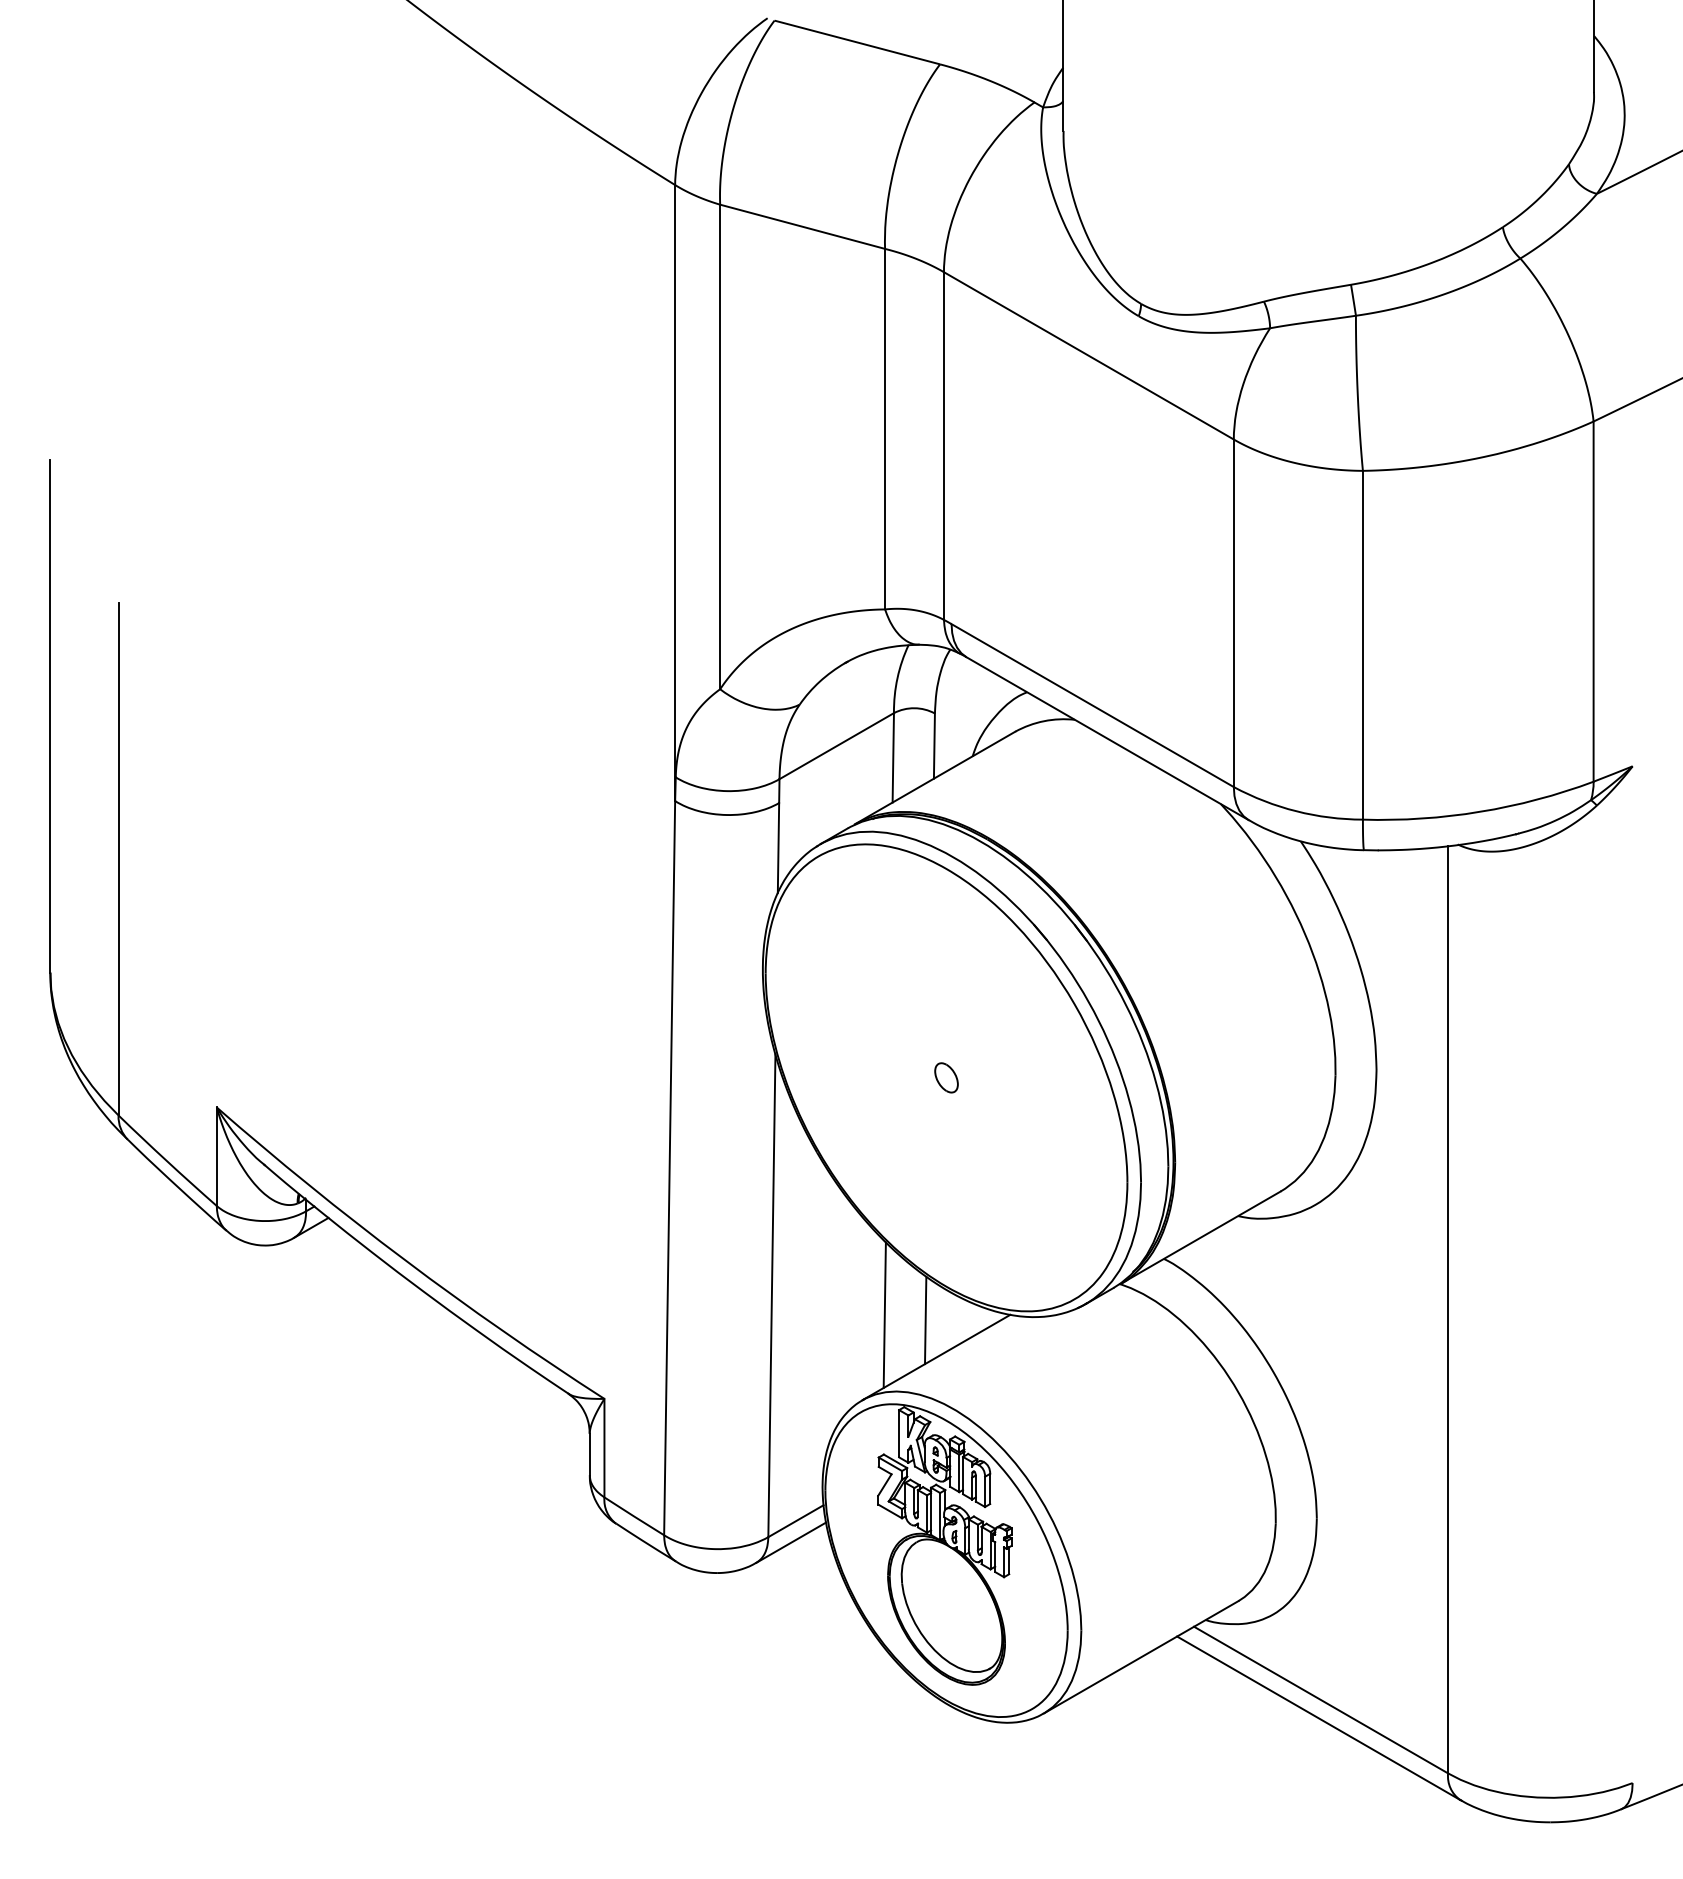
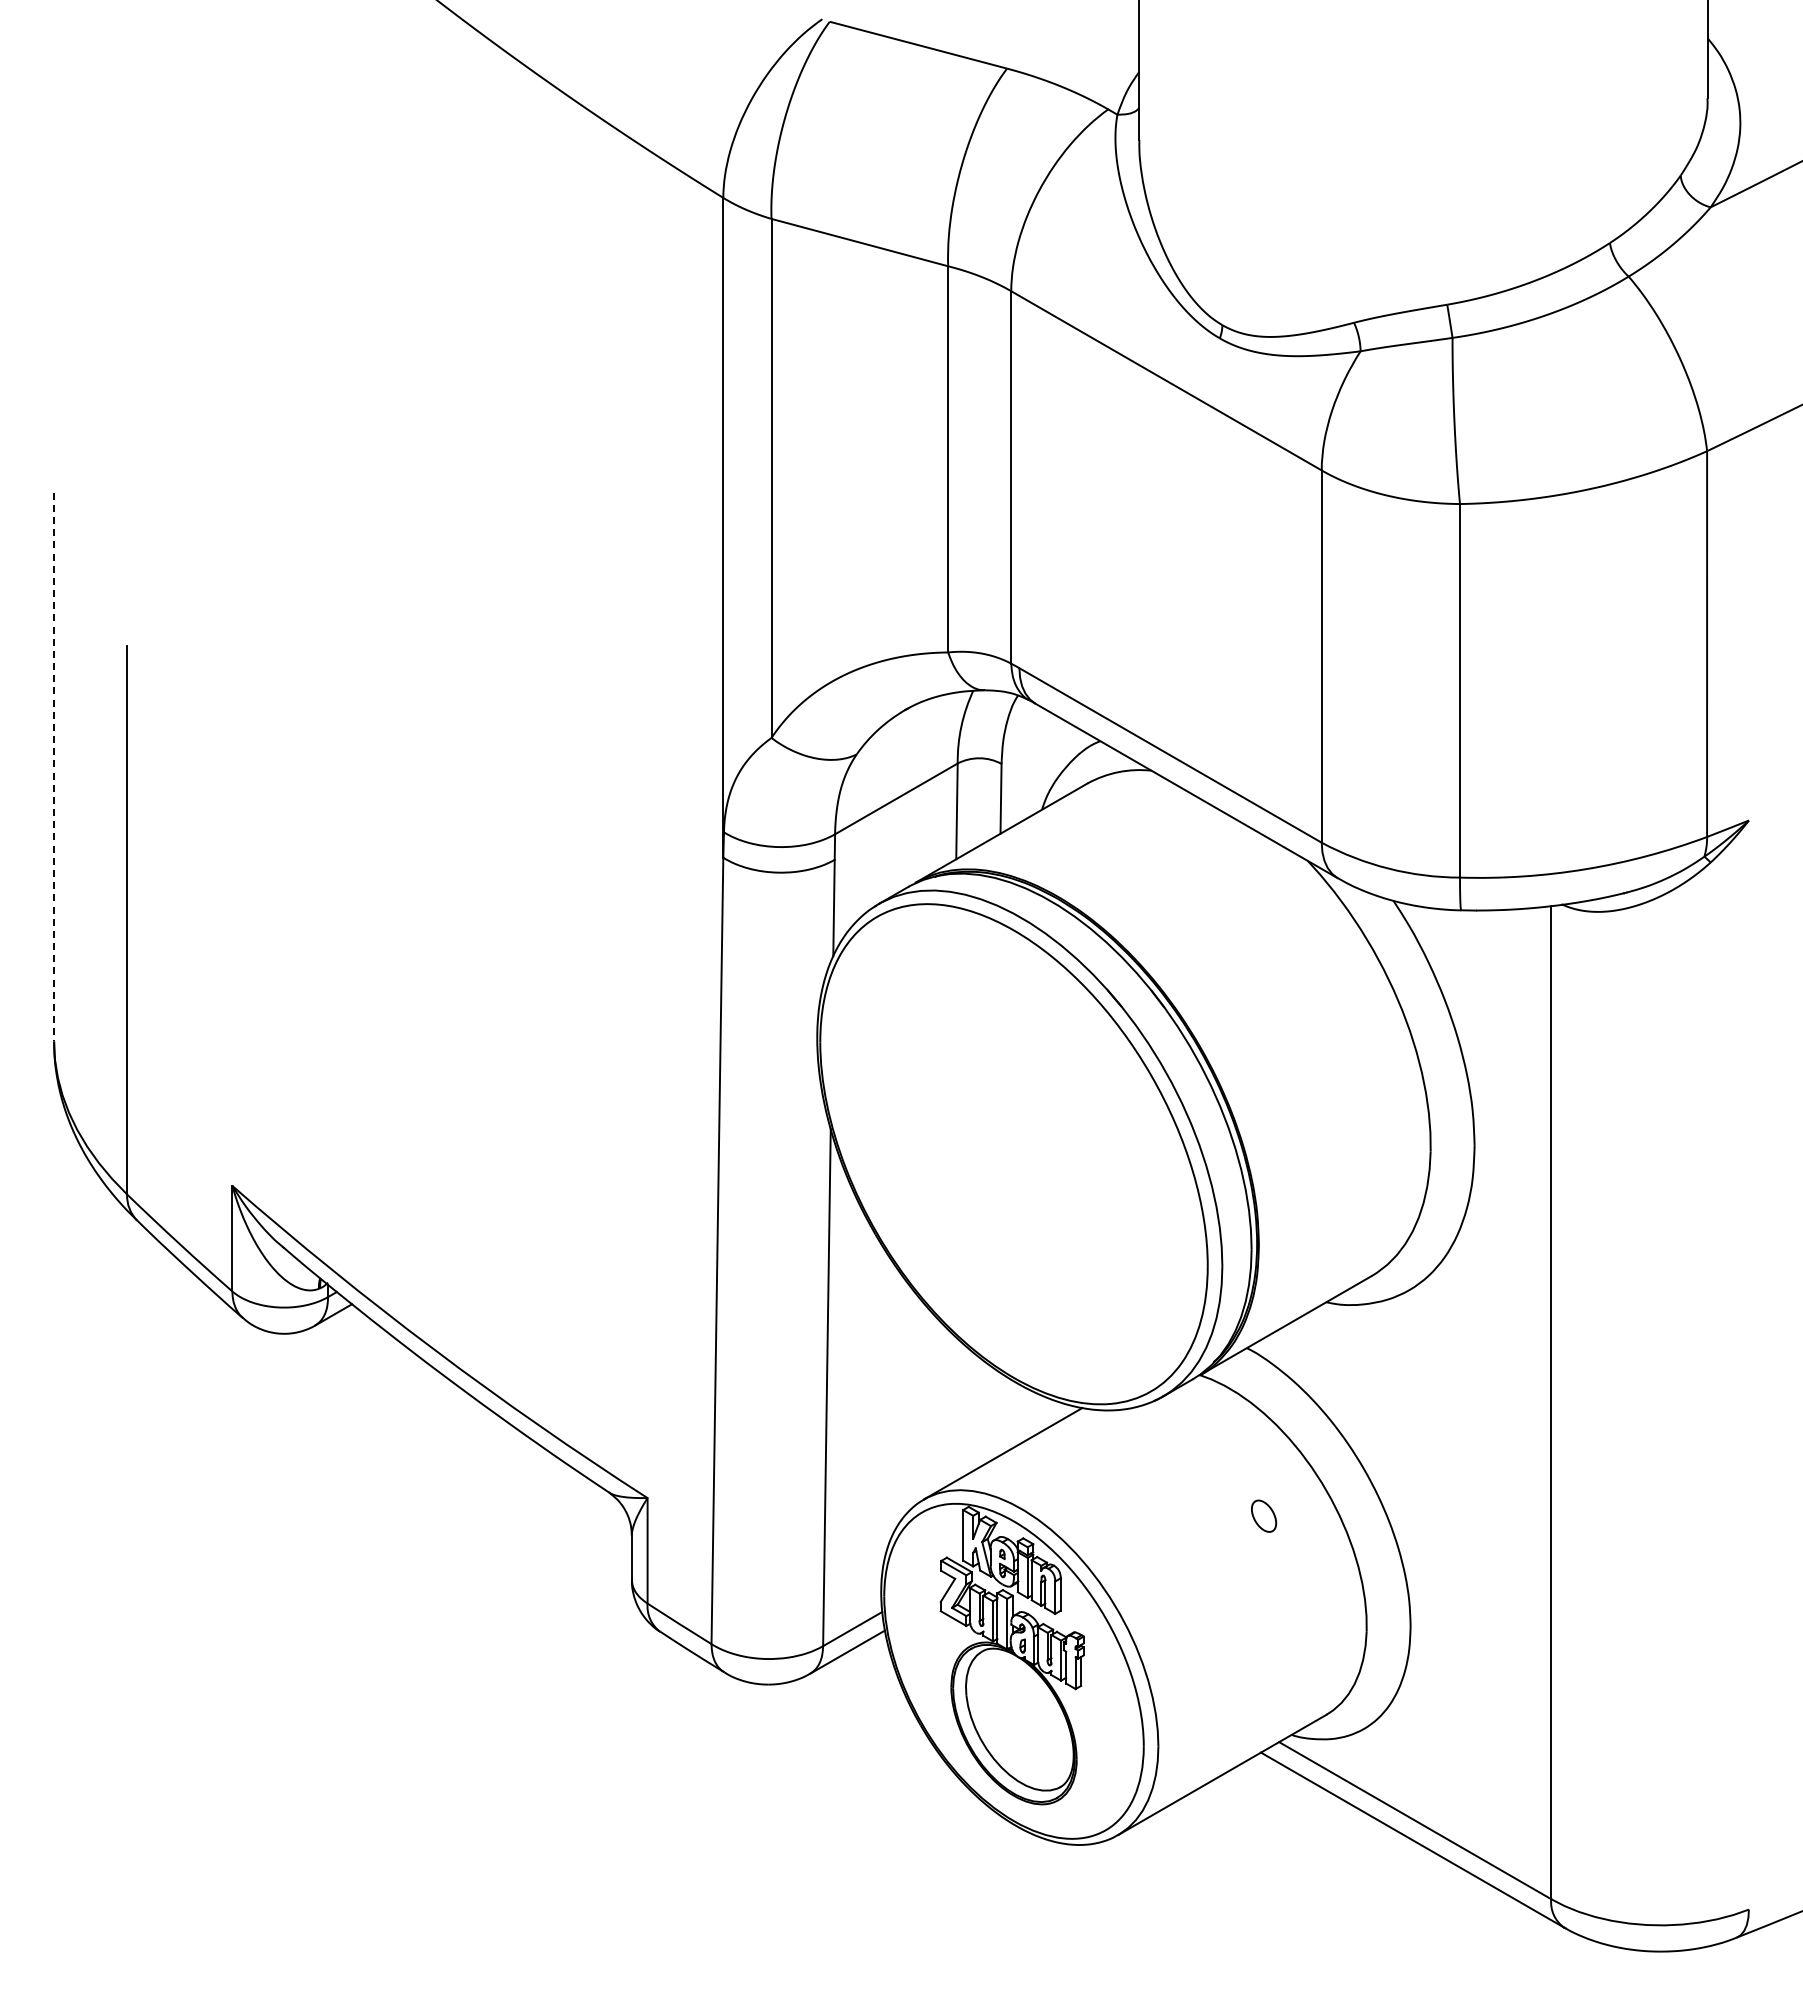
line: (50, 716) -> (54, 767), solid -> dashed
part: (946, 1077) -> (1264, 1515), moved
line: (884, 1315) -> (947, 1408), removed
line: (925, 1319) -> (991, 1413), removed

